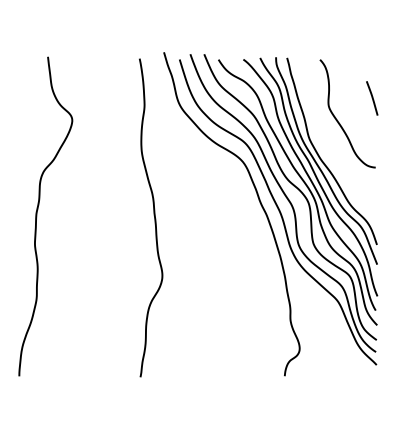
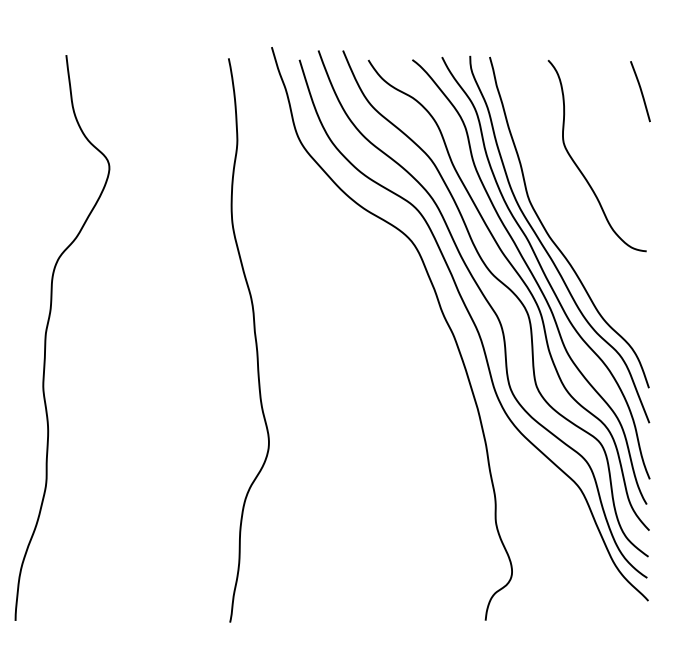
line: (372, 98) -> (640, 91), moved

